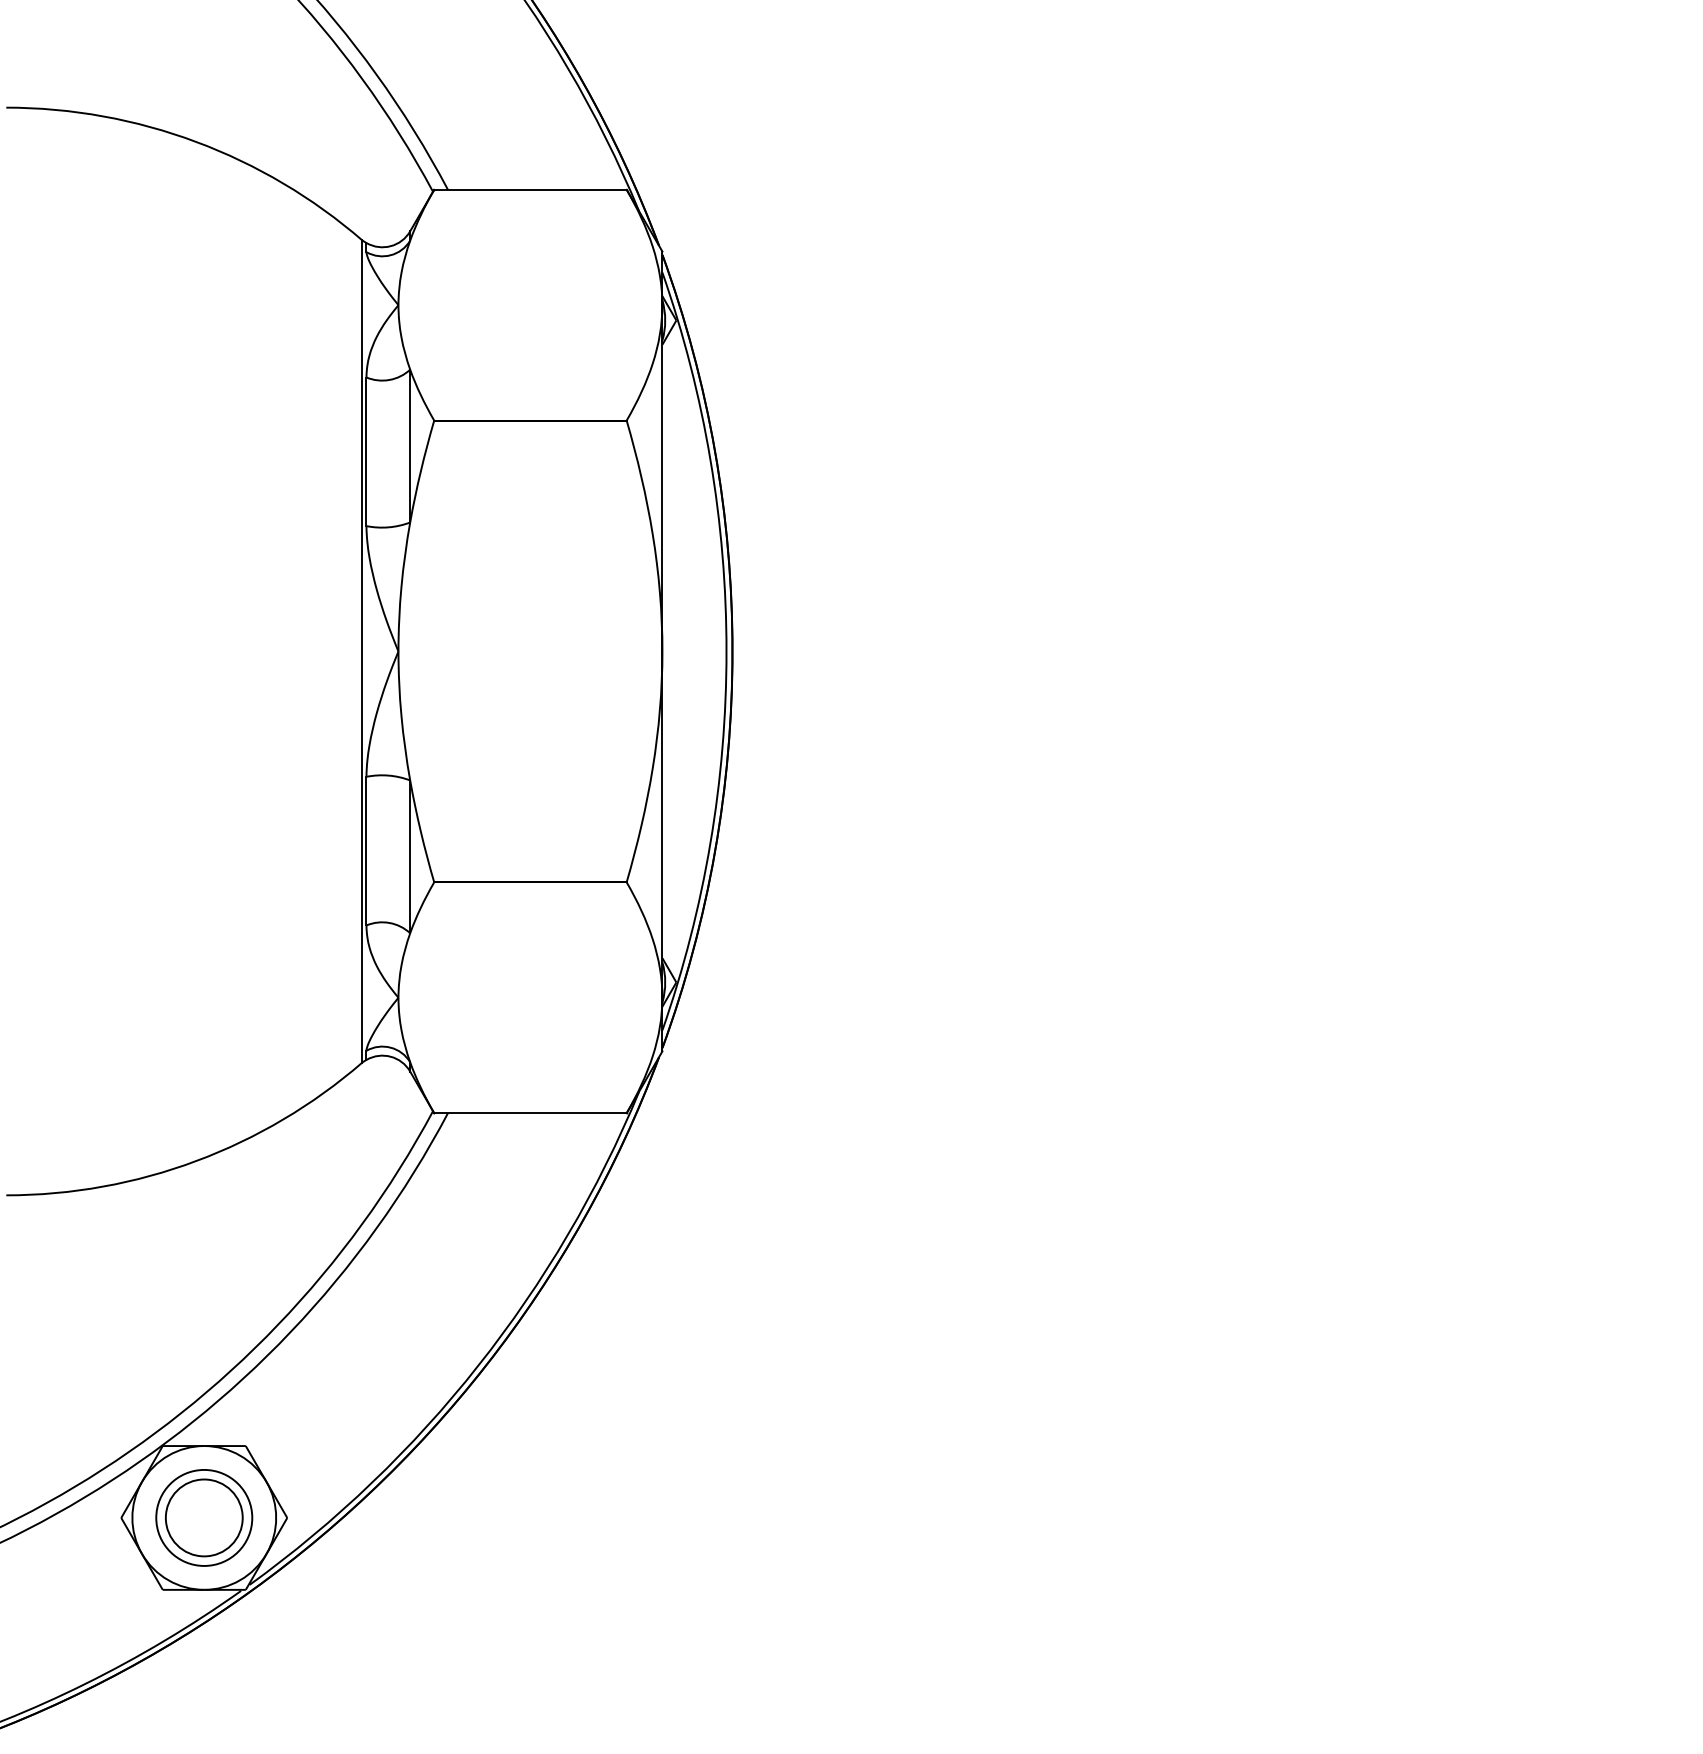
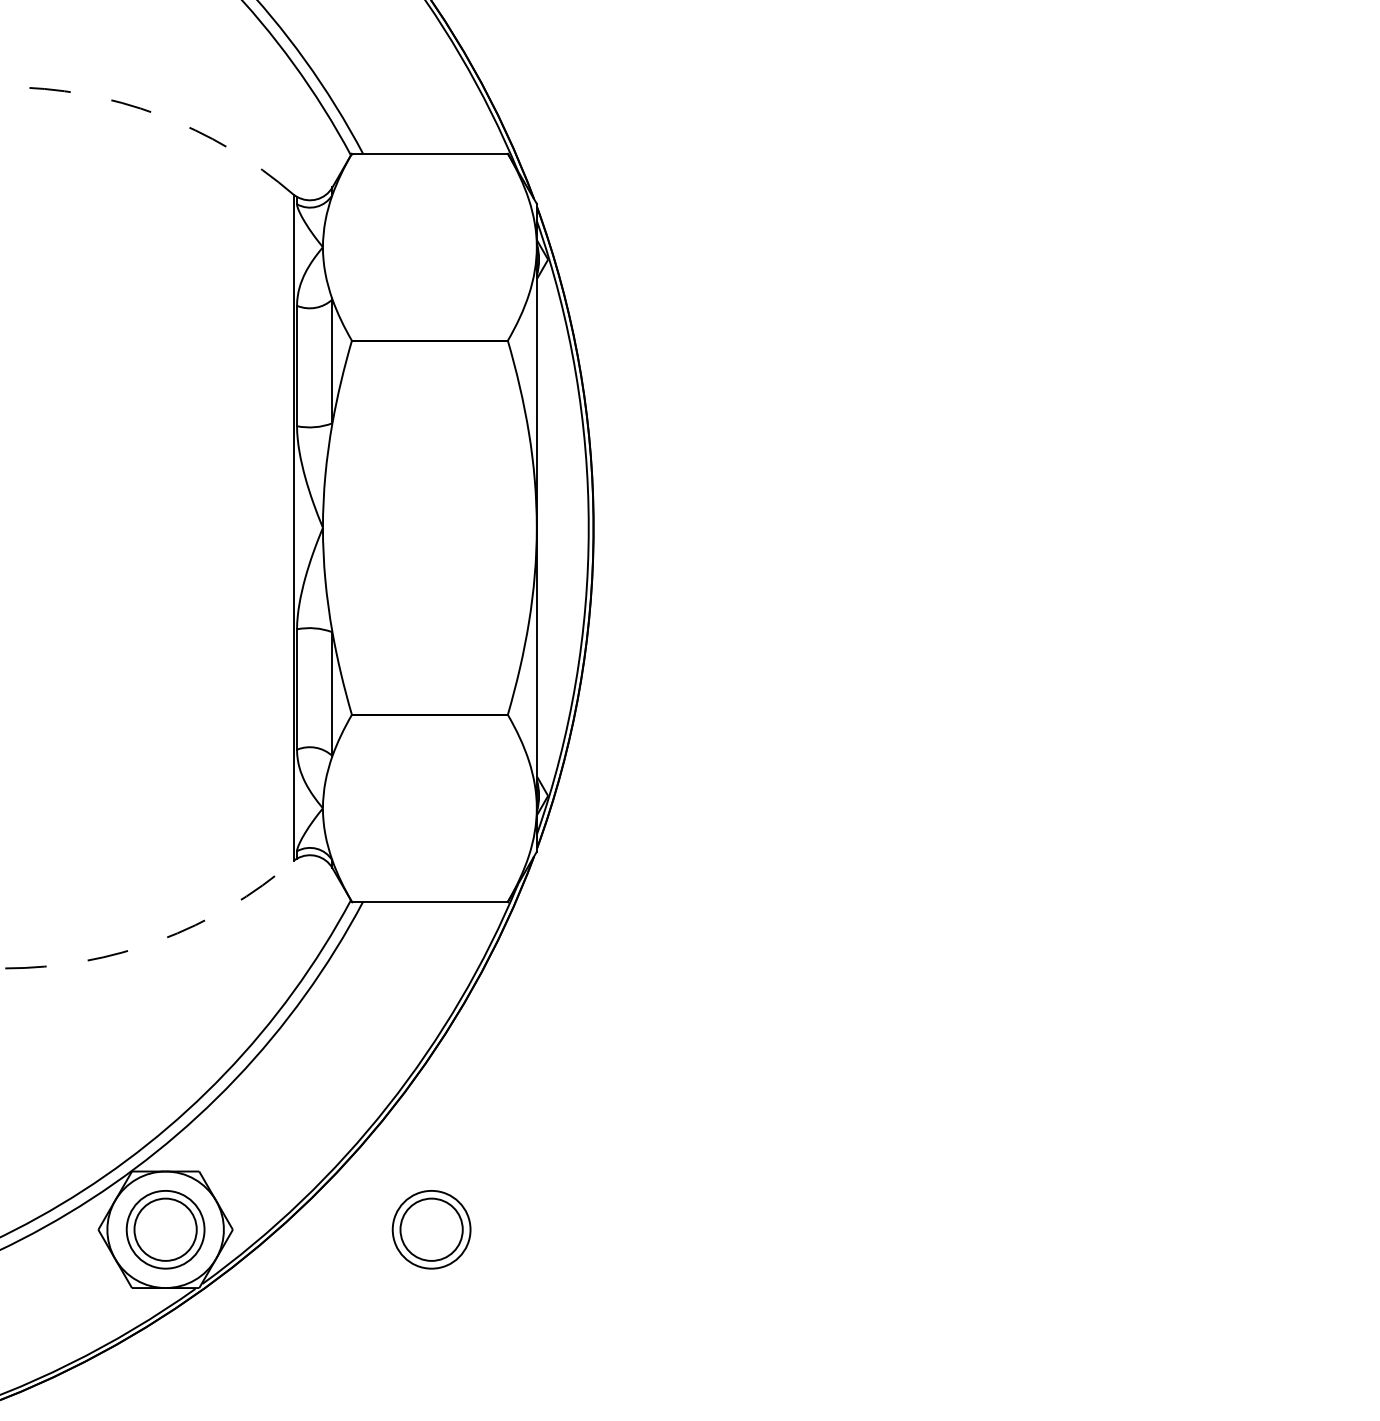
arc: (196, 141) -> (159, 114), solid -> dashed
arc: (196, 1160) -> (159, 940), solid -> dashed
part: (532, 1517) -> (431, 1229), added

